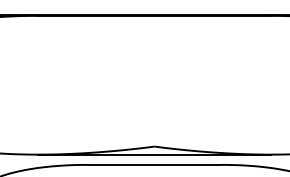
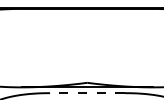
line: (152, 165) -> (86, 93), solid -> dashed

